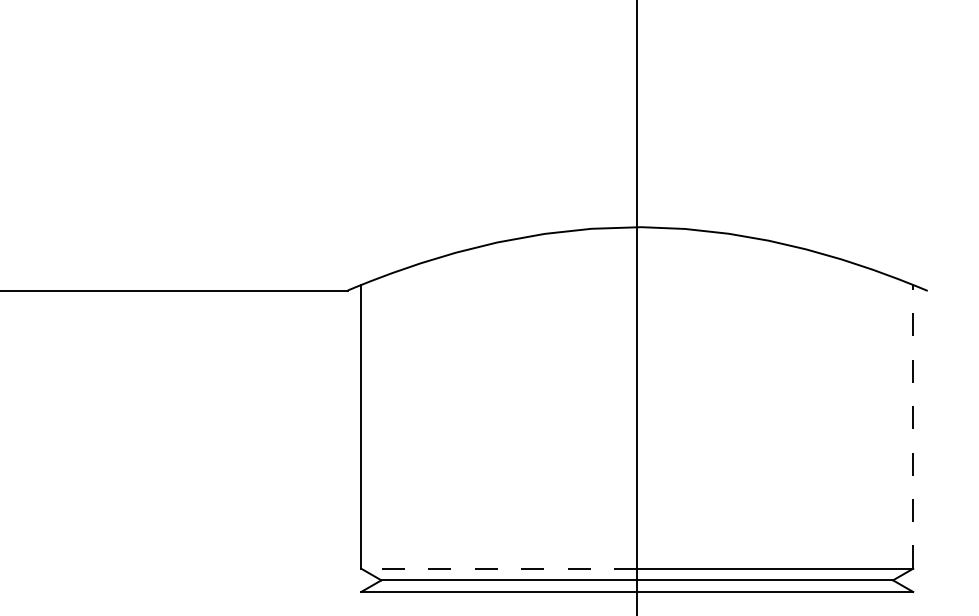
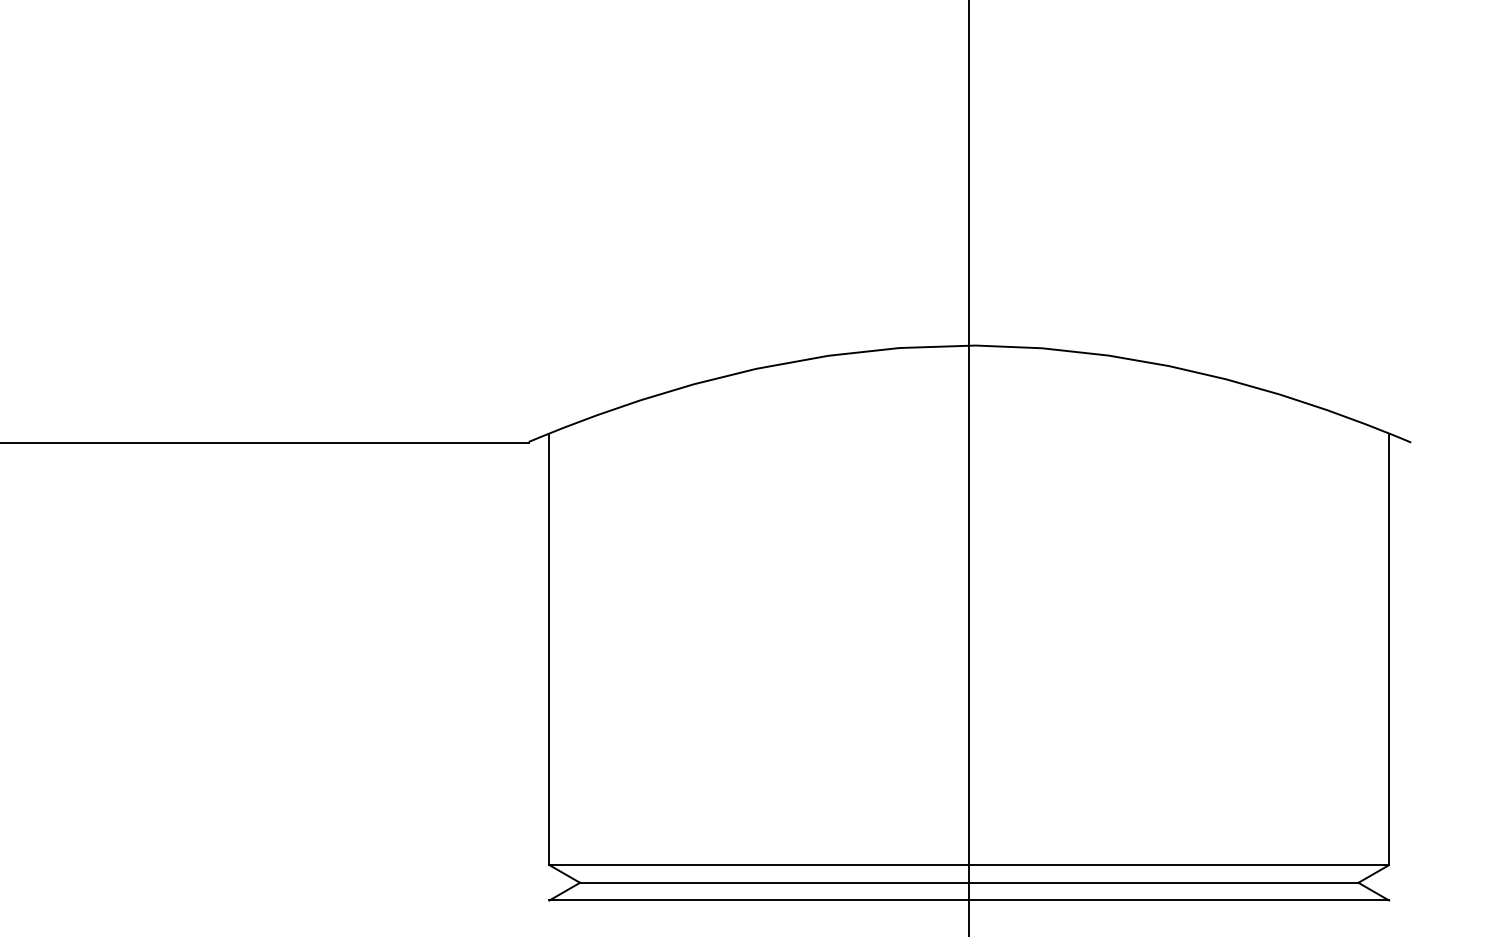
line: (913, 426) -> (1389, 648), dashed -> solid
line: (499, 568) -> (759, 864), dashed -> solid

